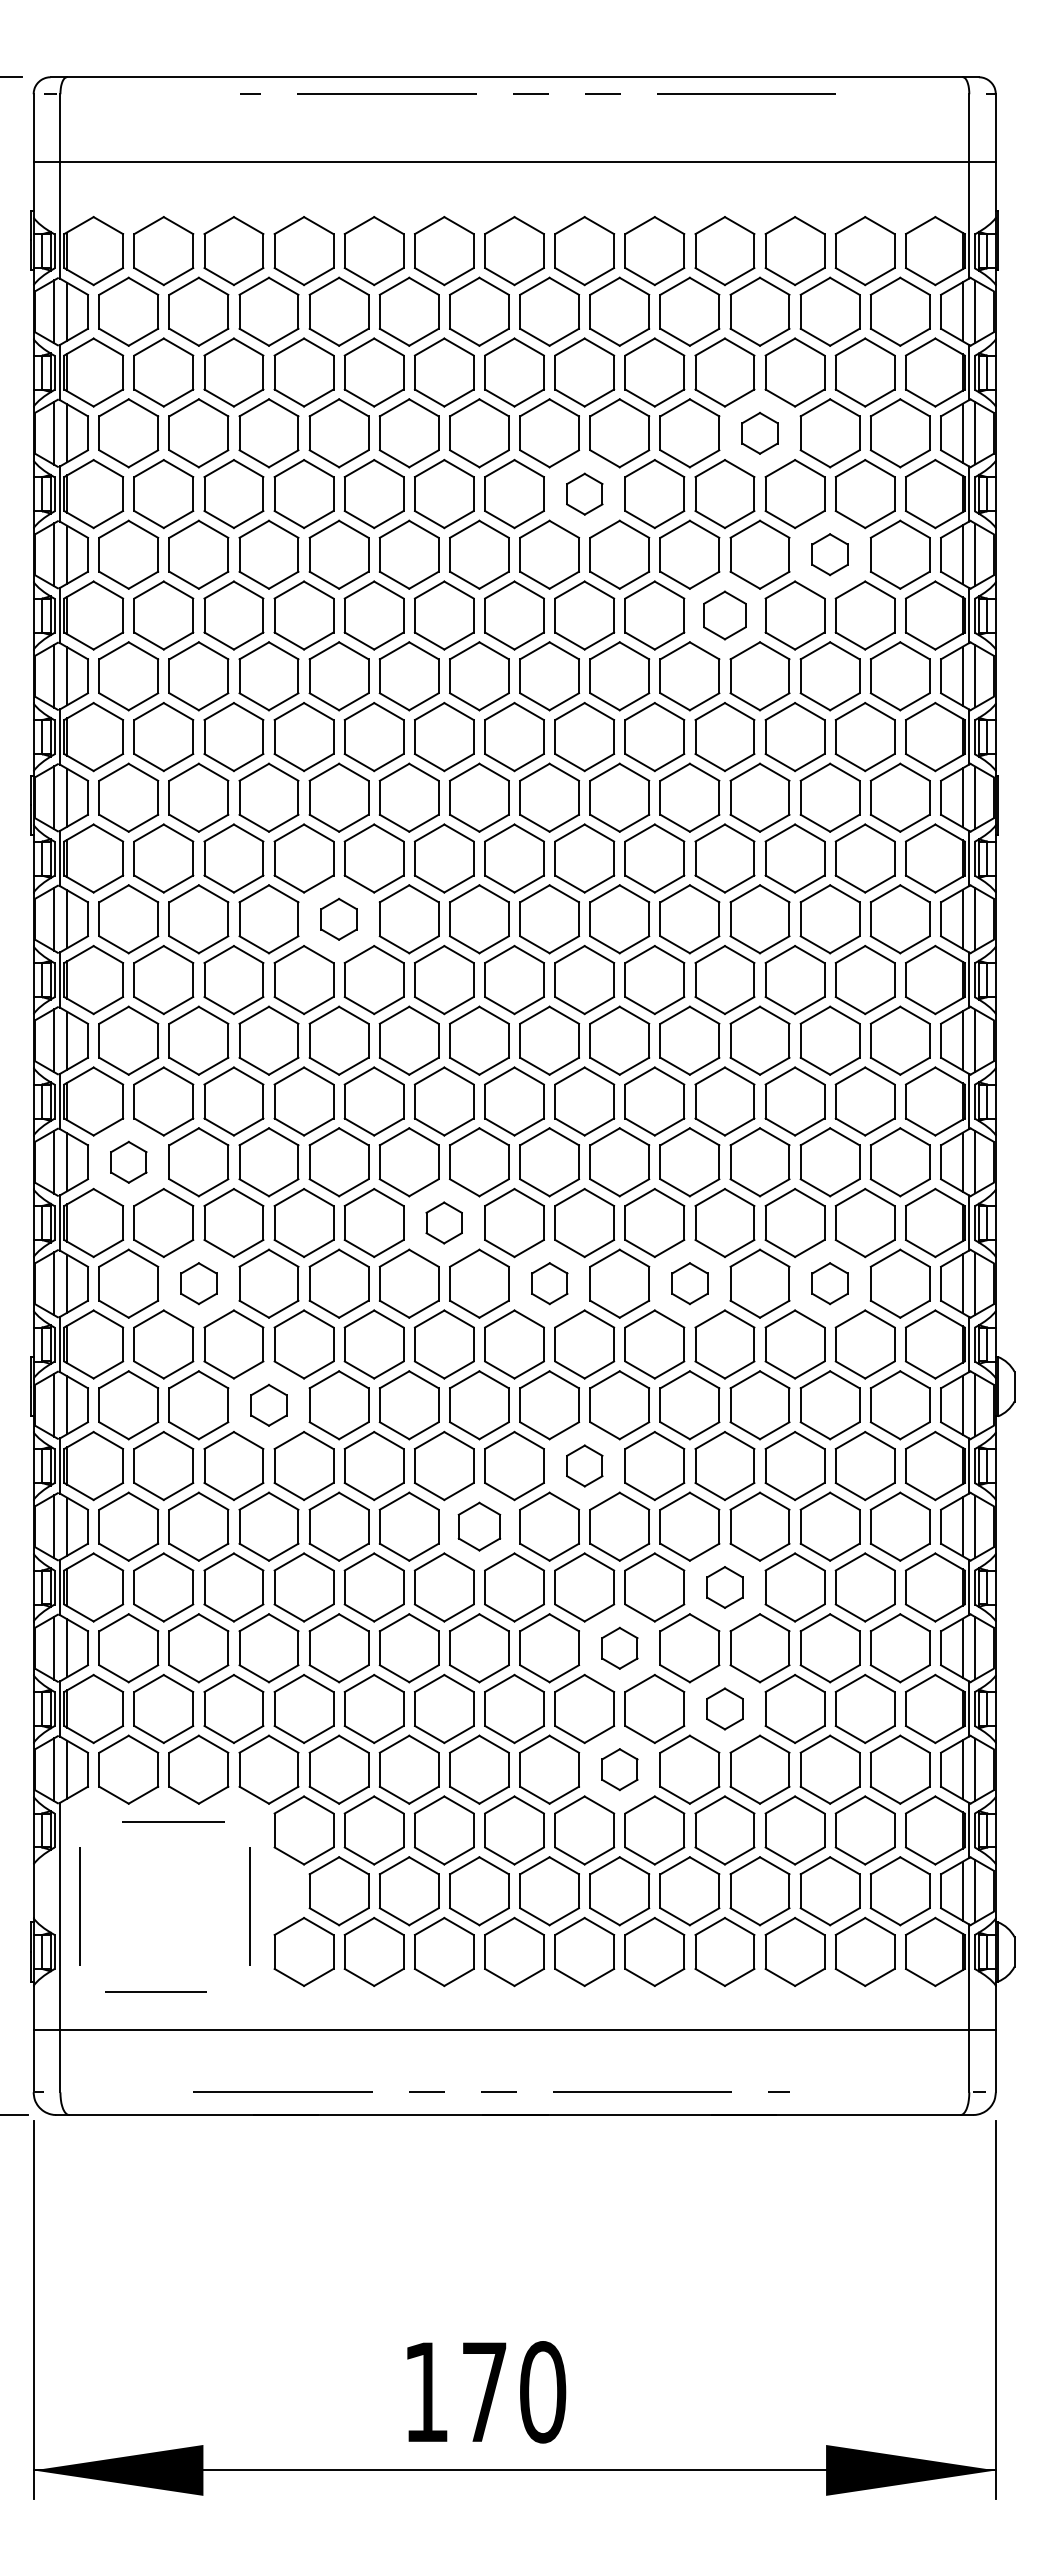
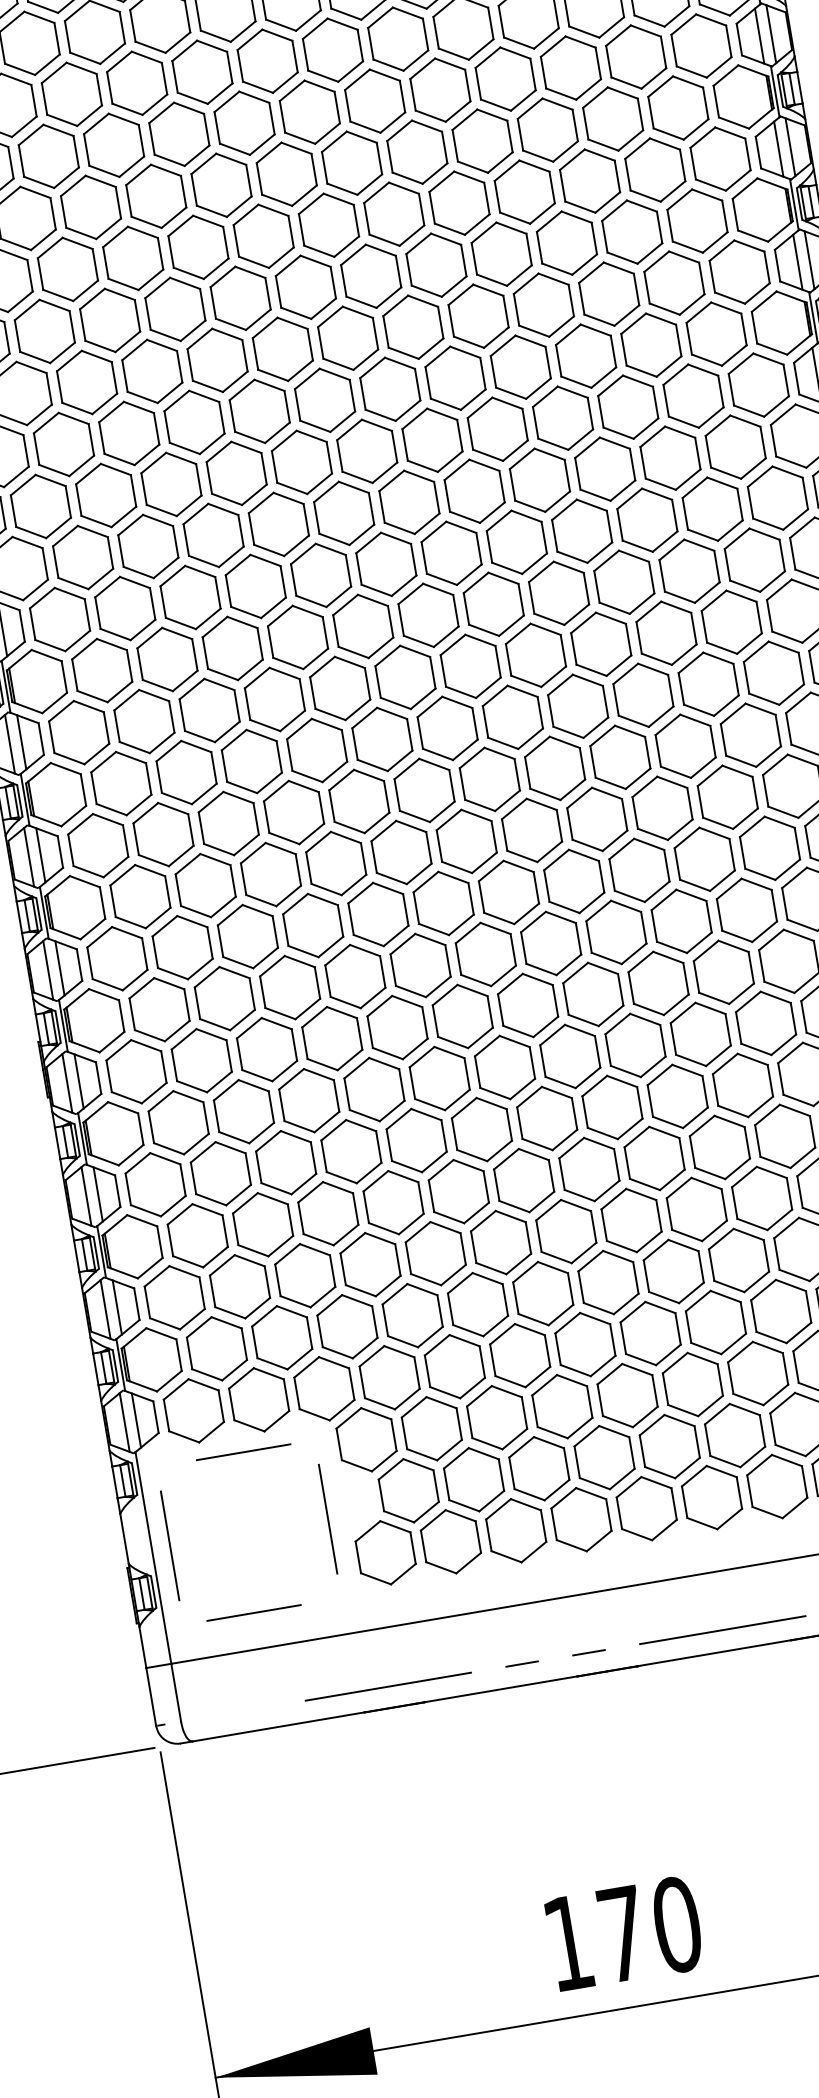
part: (759, 433) -> (570, 68), size x1.67
part: (584, 494) -> (417, 152), size x1.67
part: (829, 554) -> (654, 169), size x1.67
part: (724, 615) -> (566, 243), size x1.43
part: (338, 919) -> (255, 586), size x1.67
part: (128, 1162) -> (98, 845), size x1.67
part: (443, 1222) -> (400, 852), size x1.67
part: (198, 1283) -> (182, 947), size x1.67
part: (549, 1283) -> (508, 892), size x1.67
part: (689, 1283) -> (639, 870), size x1.67
part: (829, 1283) -> (769, 848), size x1.67
part: (268, 1405) -> (266, 1049), size x1.67
part: (584, 1465) -> (570, 1056), size x1.67
part: (479, 1526) -> (481, 1129), size x1.43
part: (724, 1587) -> (719, 1147), size x1.67
part: (619, 1648) -> (631, 1220), size x1.67
part: (724, 1708) -> (738, 1260), size x1.67
part: (619, 1769) -> (650, 1333), size x1.67

